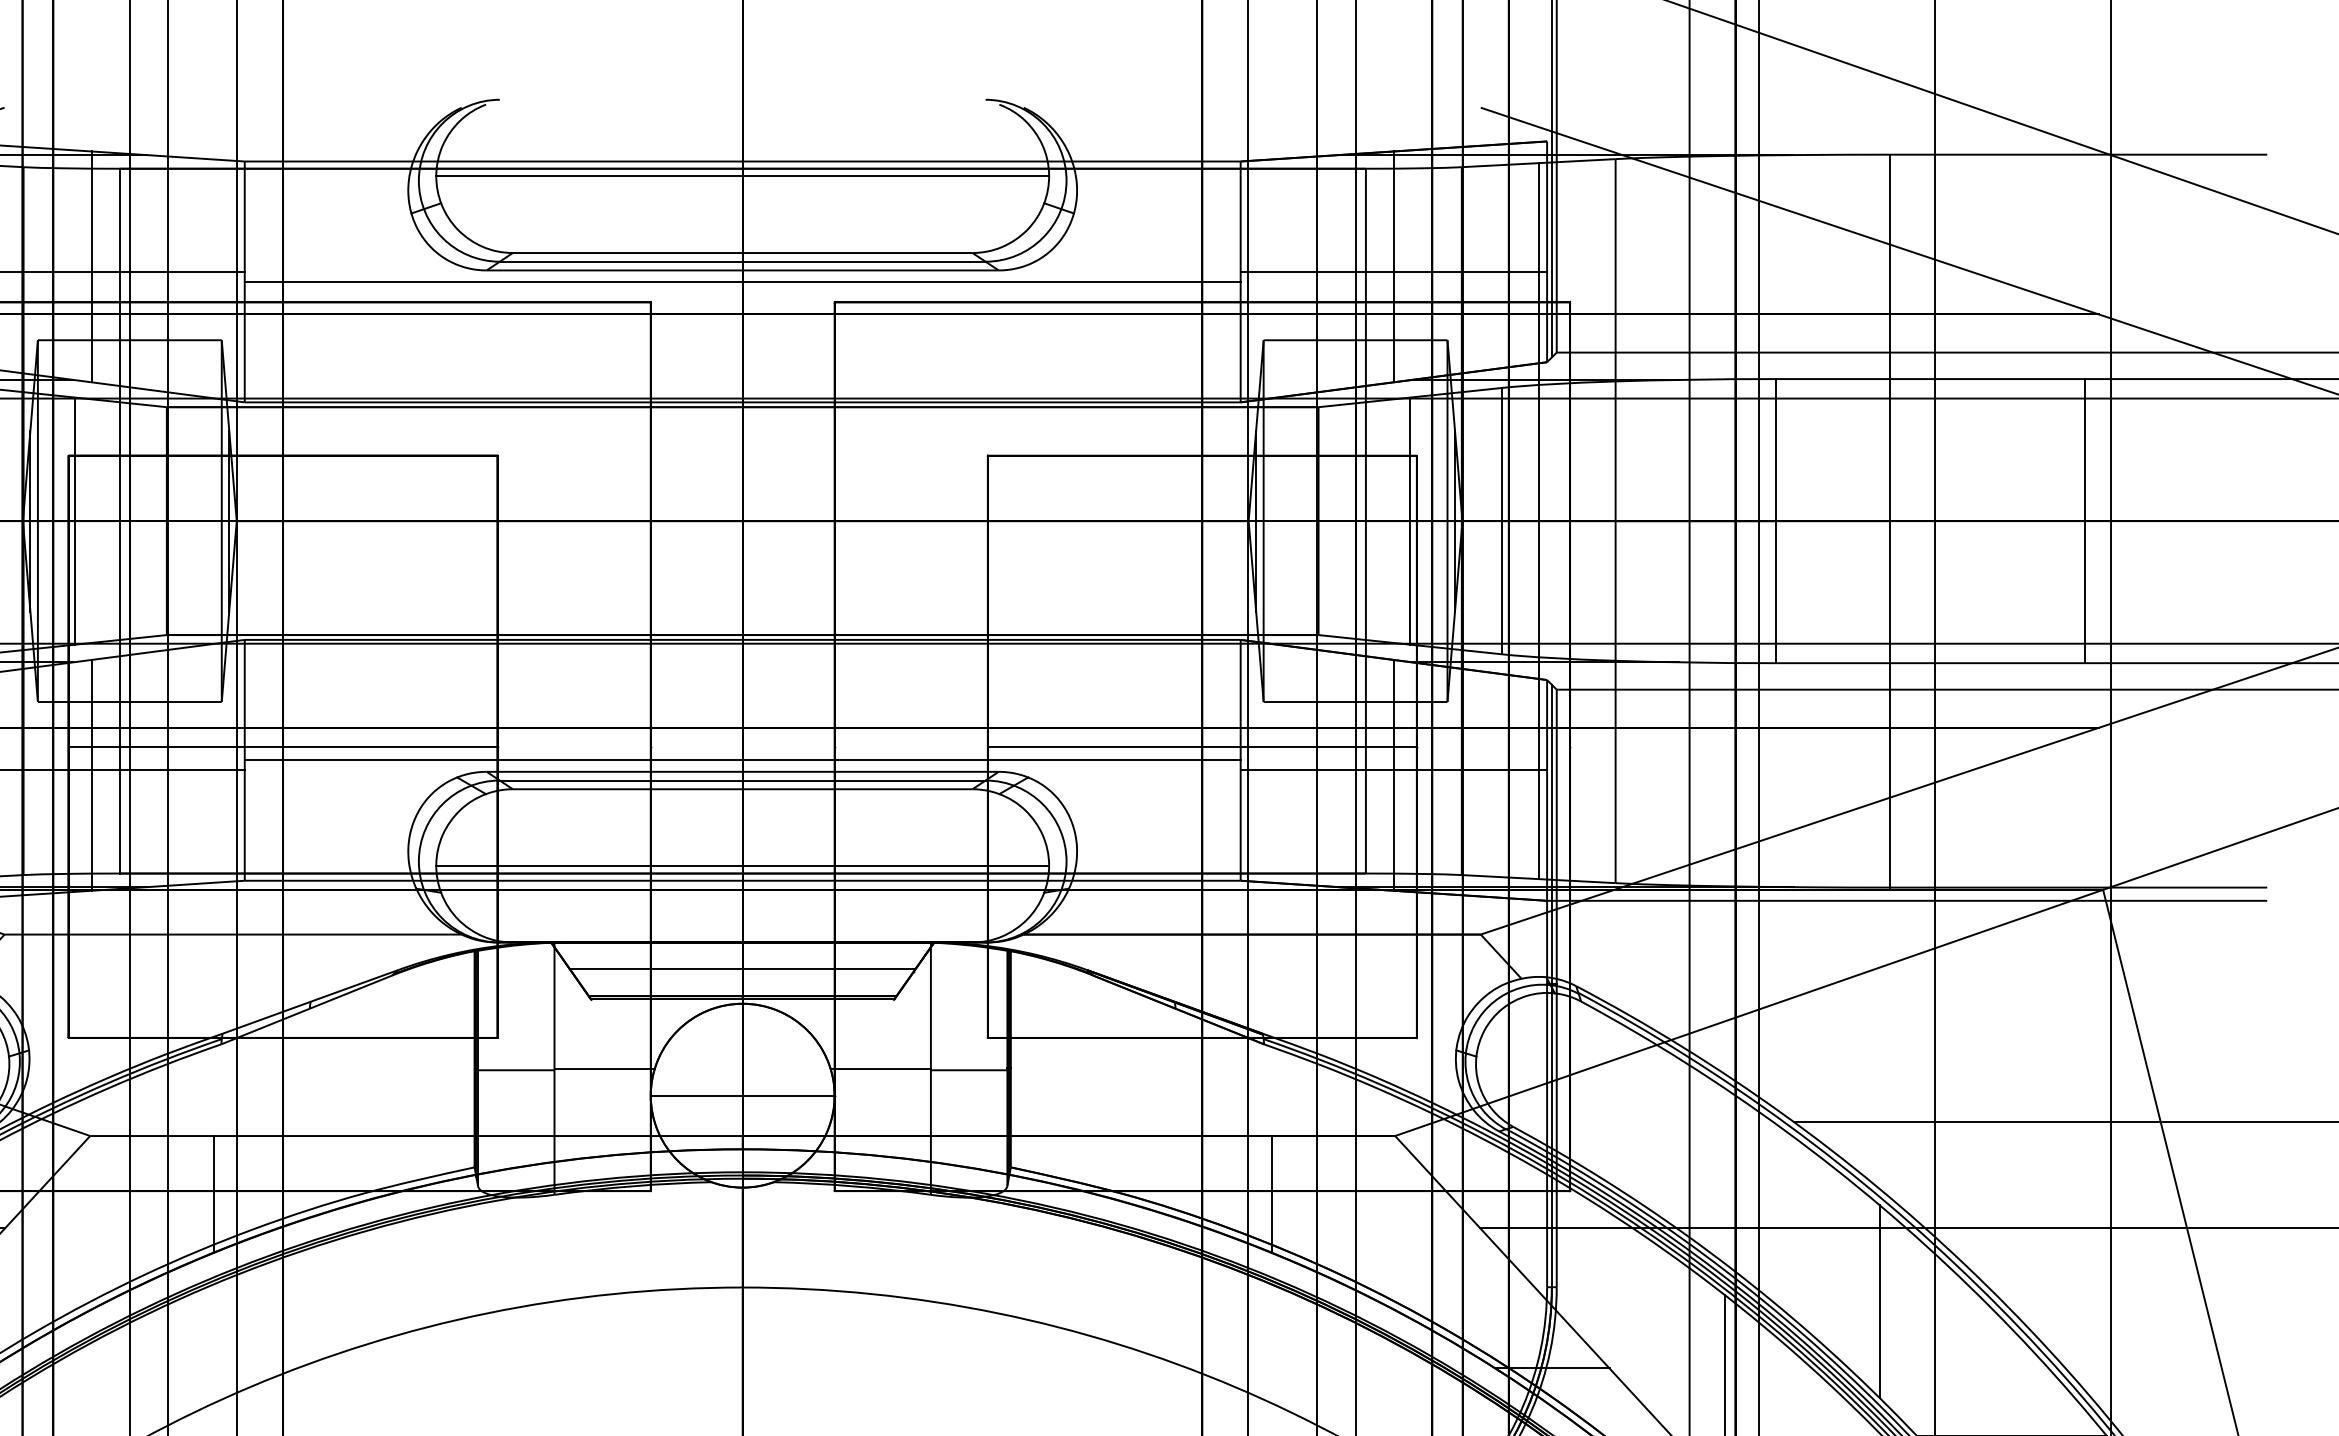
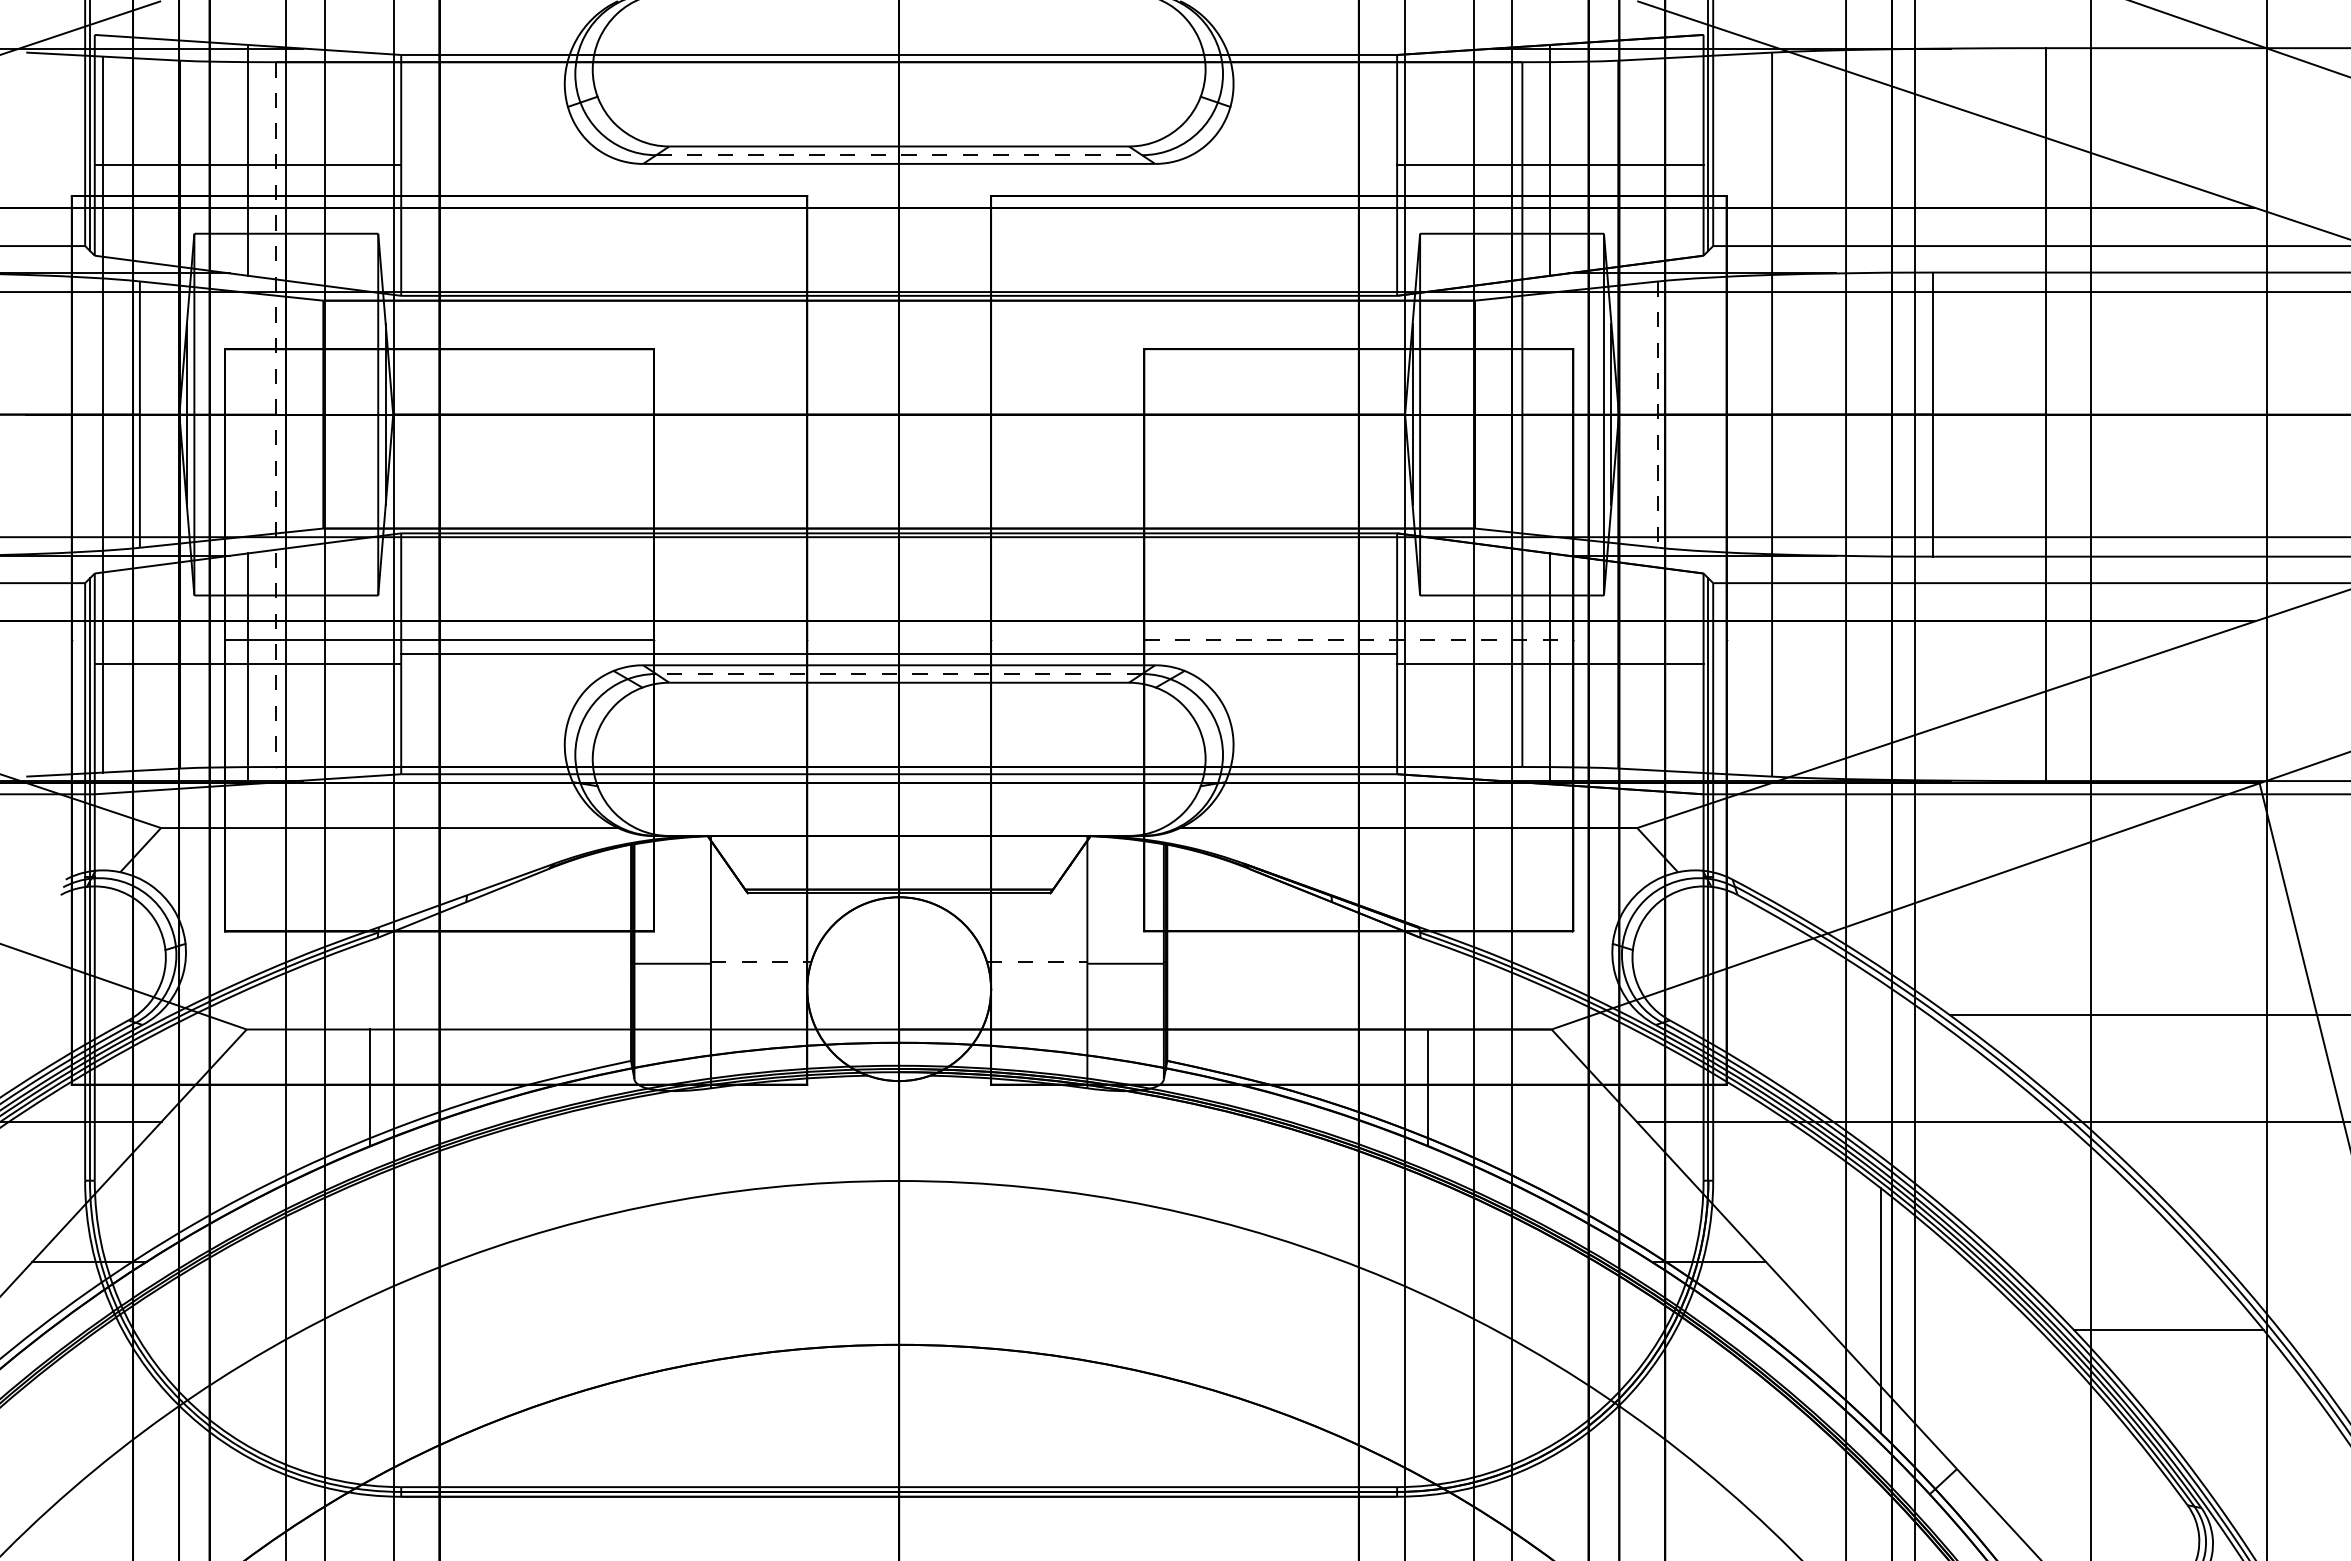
line: (742, 176) -> (898, 69), removed
line: (743, 262) -> (899, 155), solid -> dashed
line: (743, 282) -> (899, 175), removed
line: (75, 521) -> (231, 414), removed
line: (1410, 521) -> (1566, 414), removed
line: (1539, 521) -> (1695, 414), removed
line: (2085, 521) -> (2241, 414), removed
line: (119, 522) -> (275, 415), solid -> dashed
line: (1502, 522) -> (1658, 415), solid -> dashed
line: (1202, 747) -> (1358, 640), solid -> dashed
line: (743, 781) -> (899, 674), solid -> dashed
line: (742, 866) -> (898, 759), removed
line: (742, 969) -> (898, 862), removed
line: (605, 1069) -> (761, 962), solid -> dashed
line: (881, 1069) -> (1037, 962), solid -> dashed
line: (743, 1096) -> (899, 989), removed
line: (1880, 1301) -> (2036, 1194), removed

